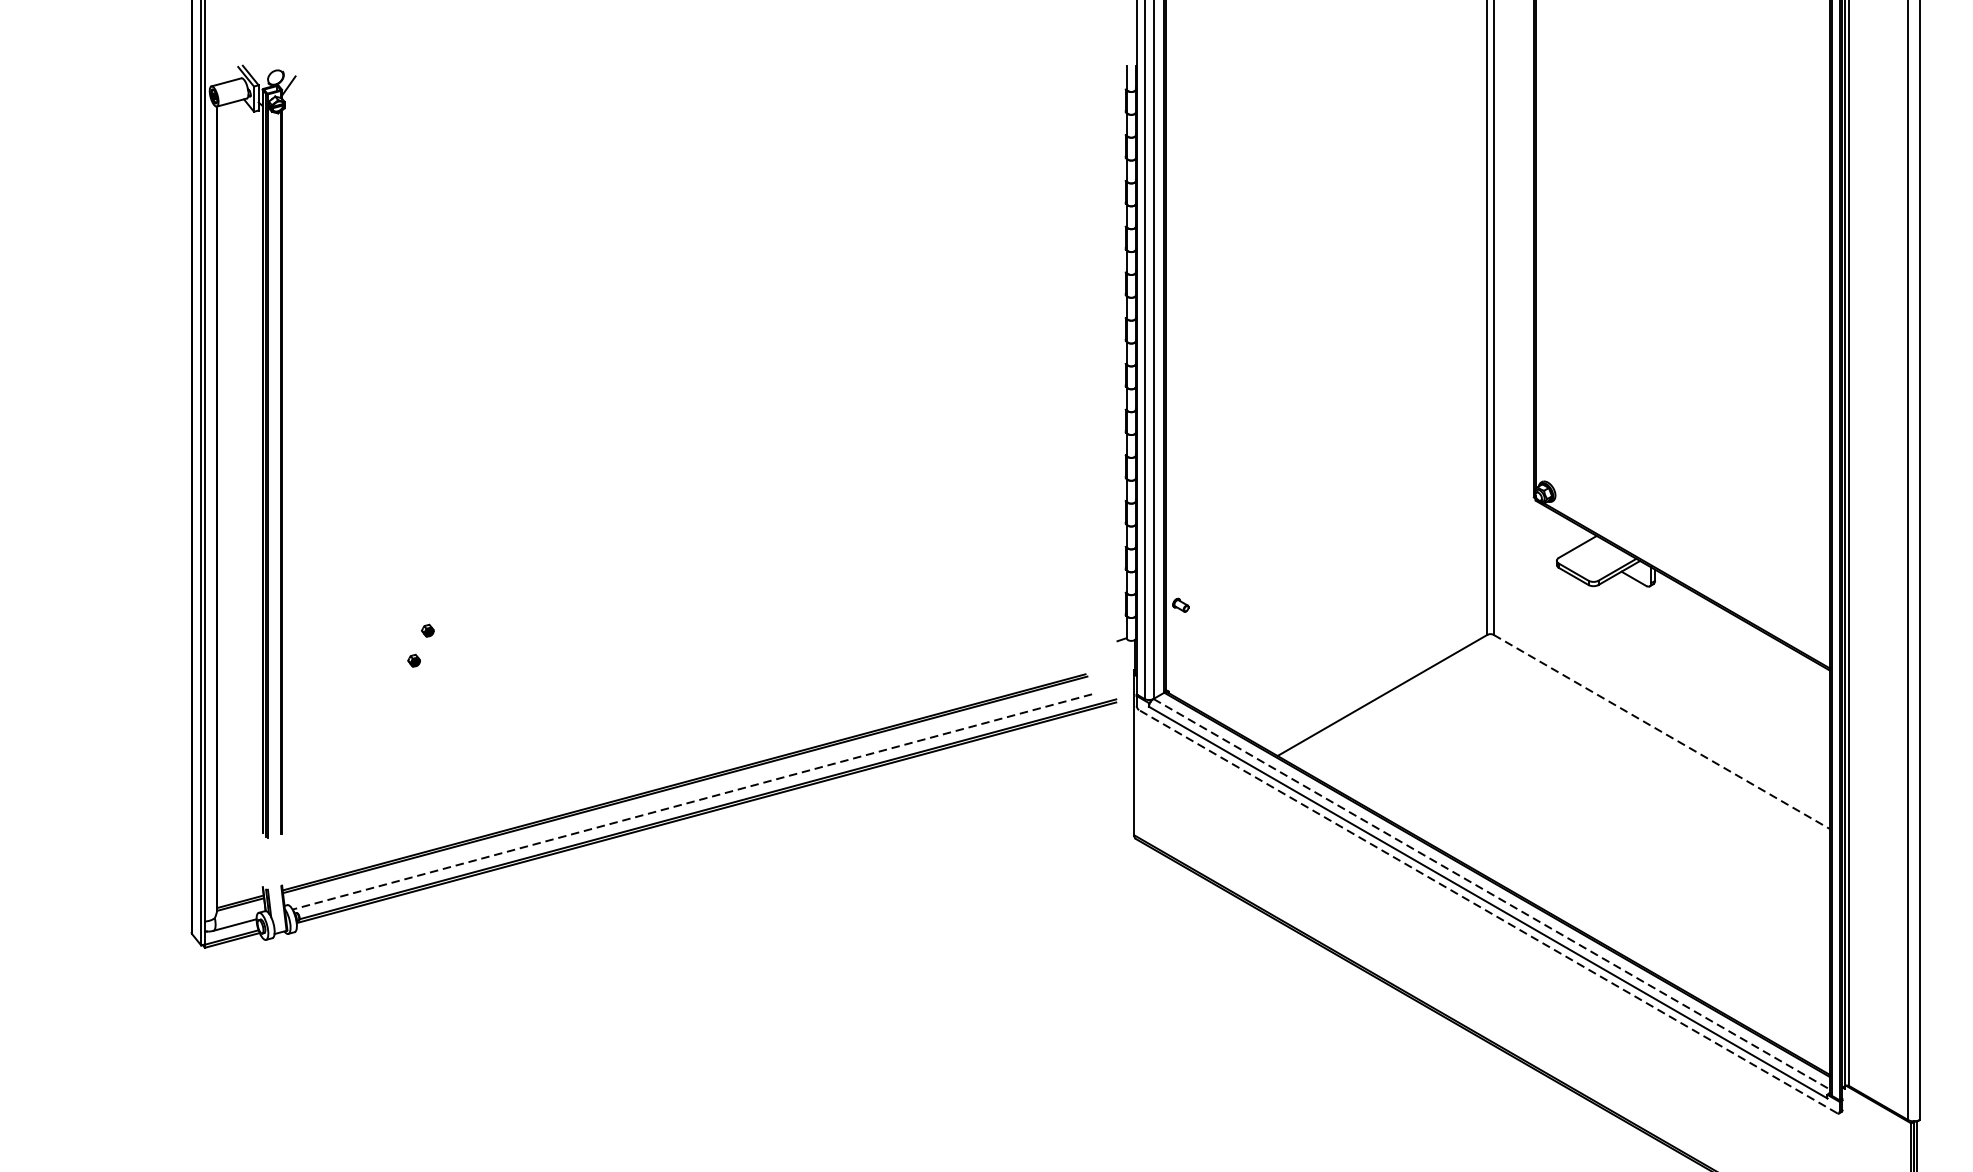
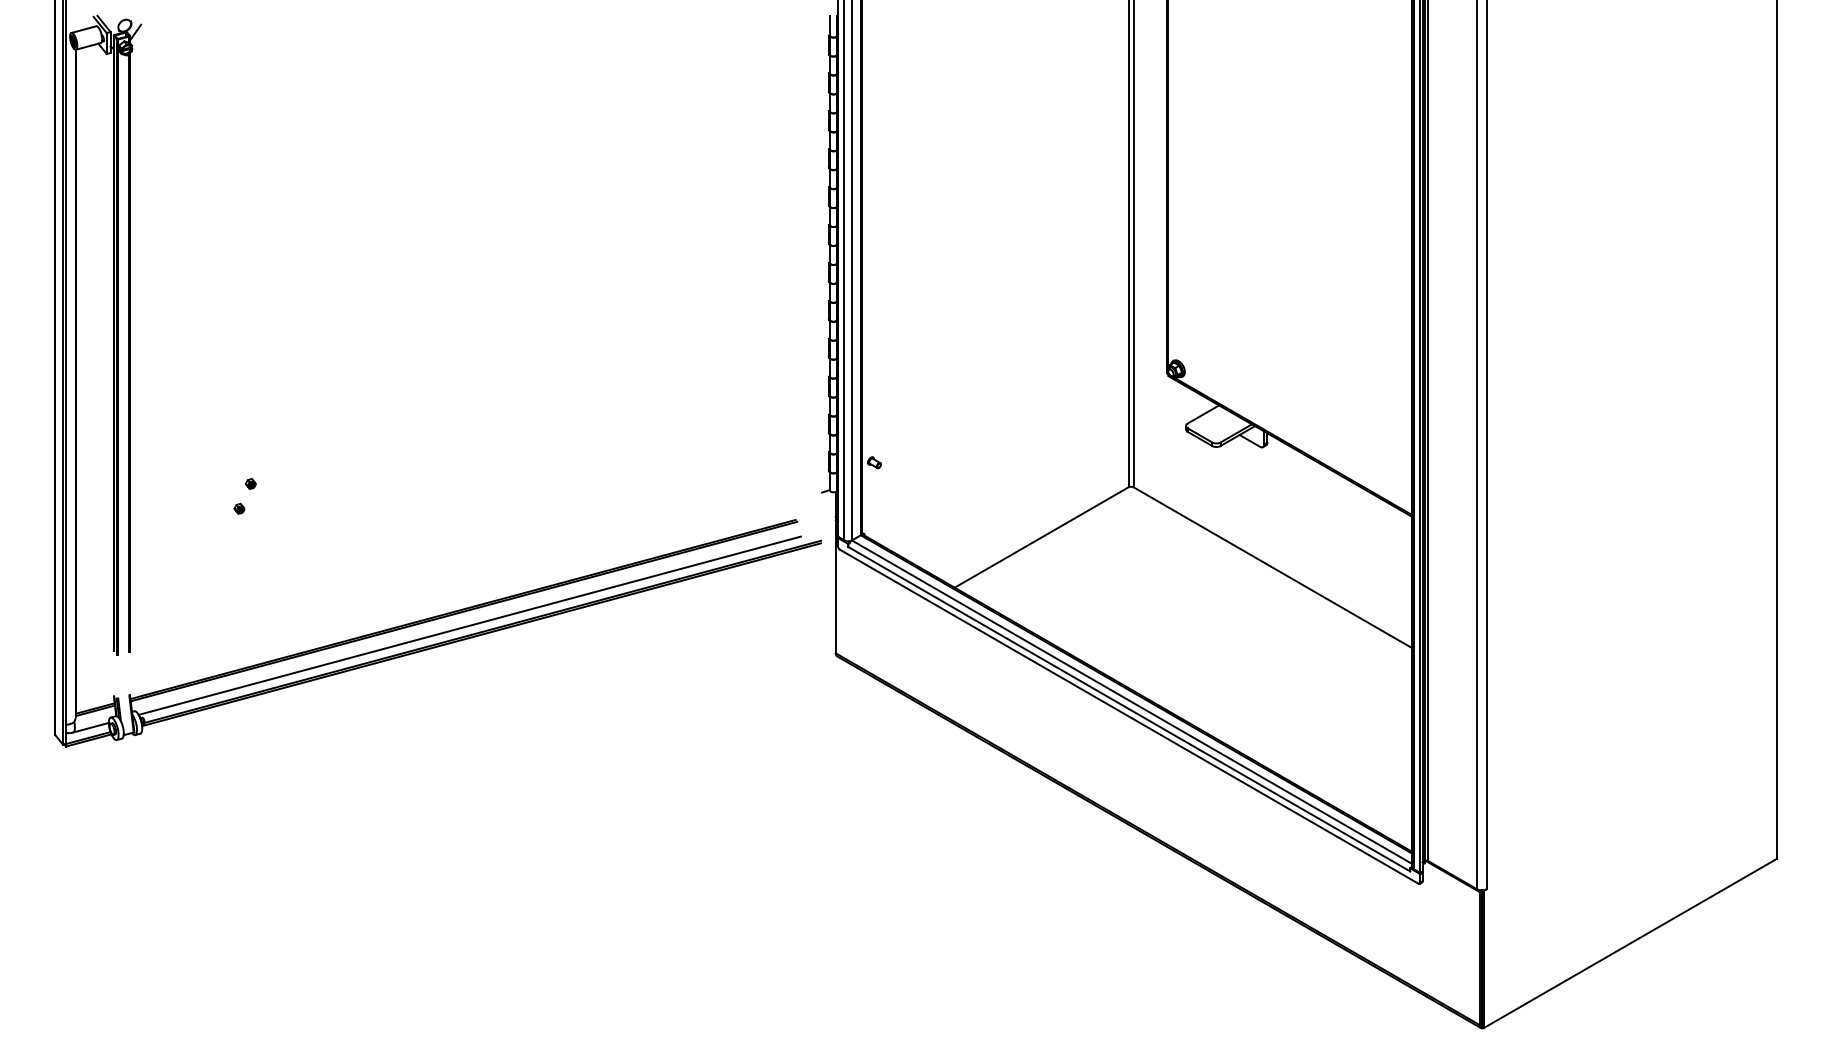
line: (1662, 731) -> (1273, 567), dashed -> solid
line: (691, 801) -> (469, 625), dashed -> solid
line: (1492, 894) -> (1132, 702), dashed -> solid
line: (1488, 911) -> (1129, 716), dashed -> solid

